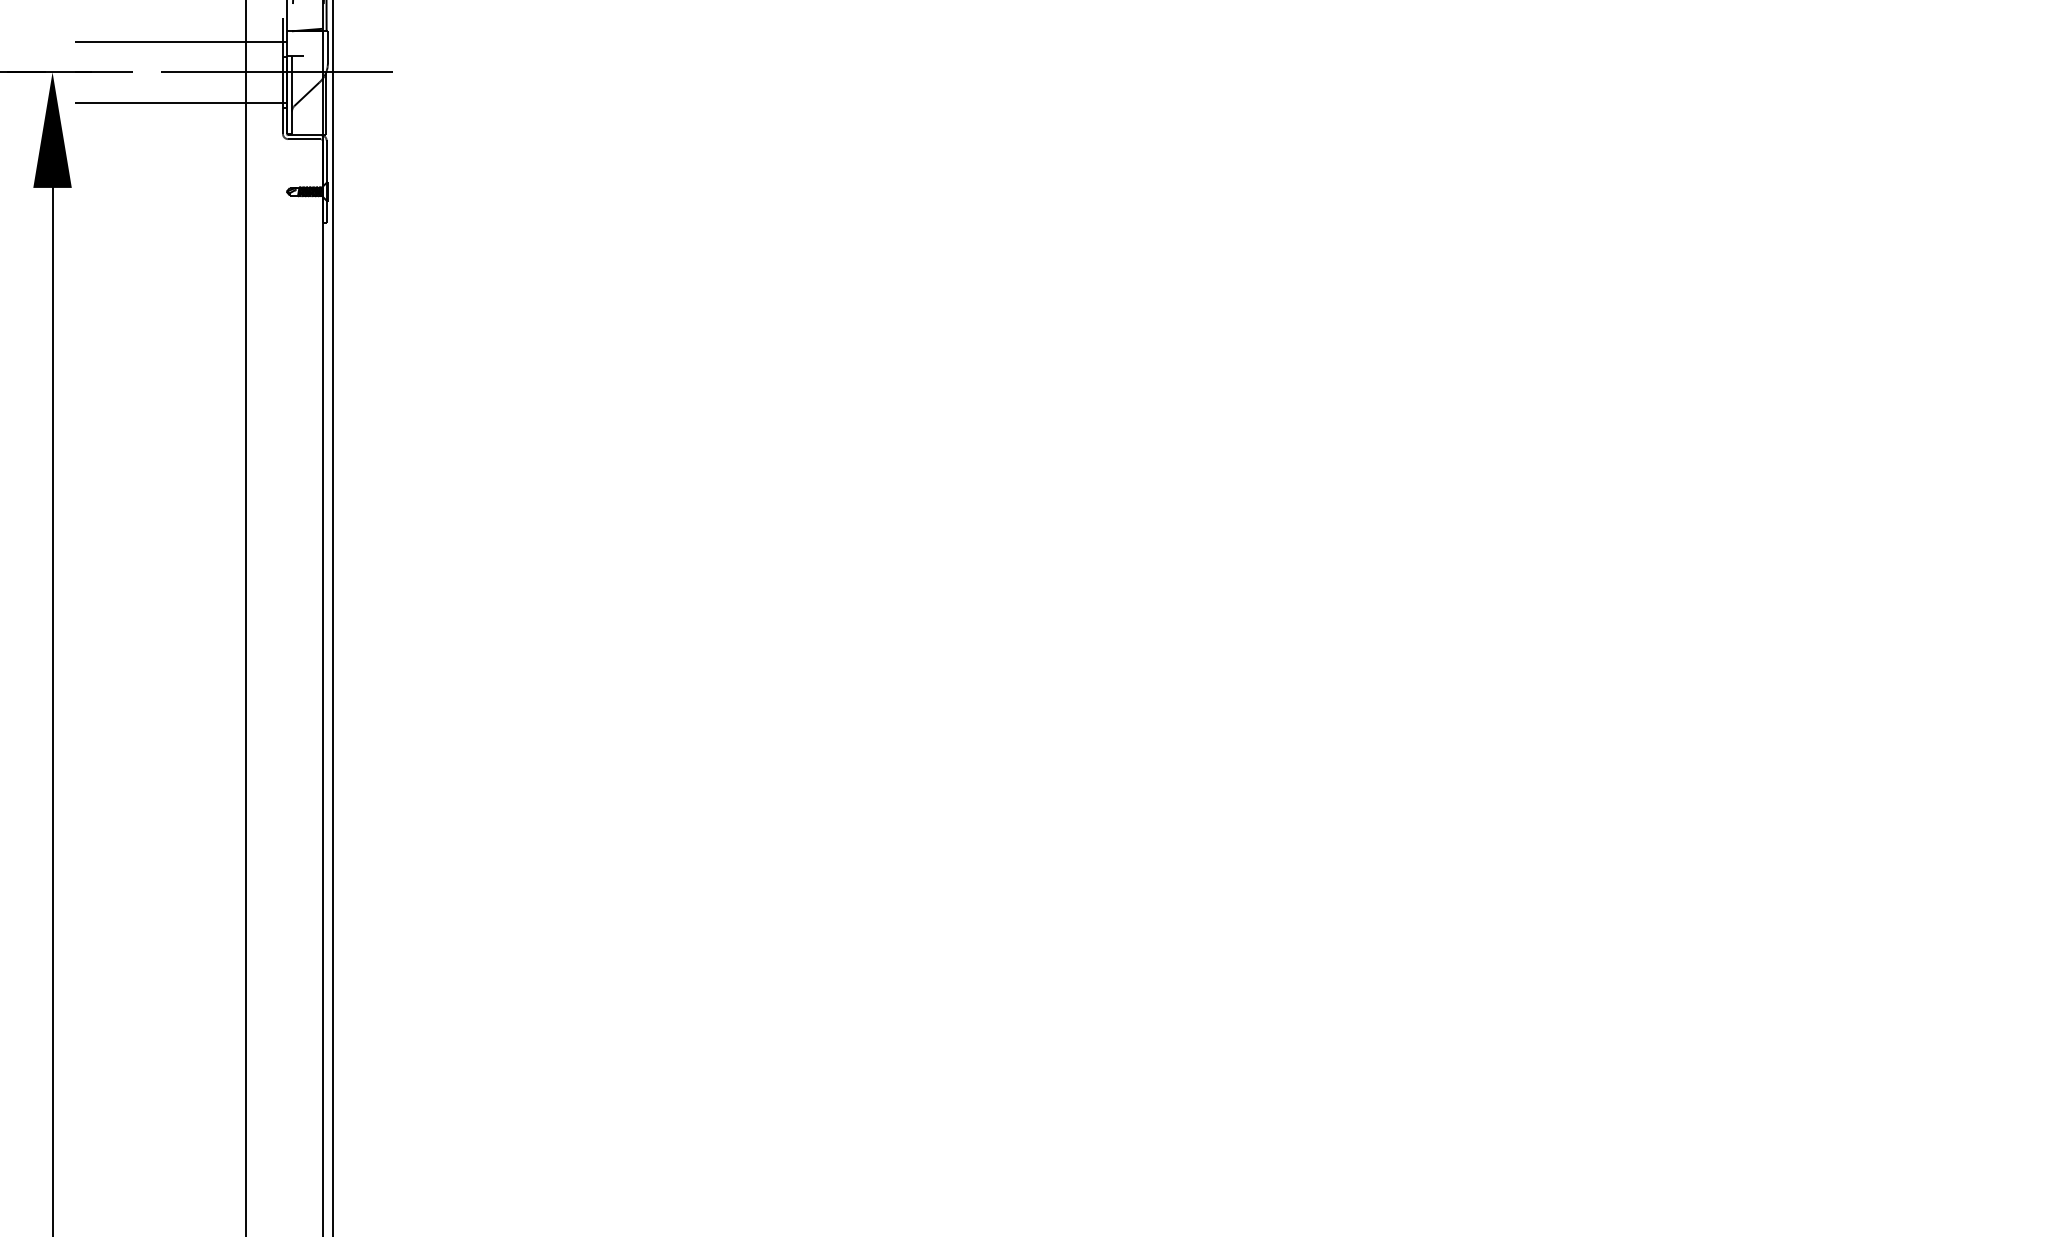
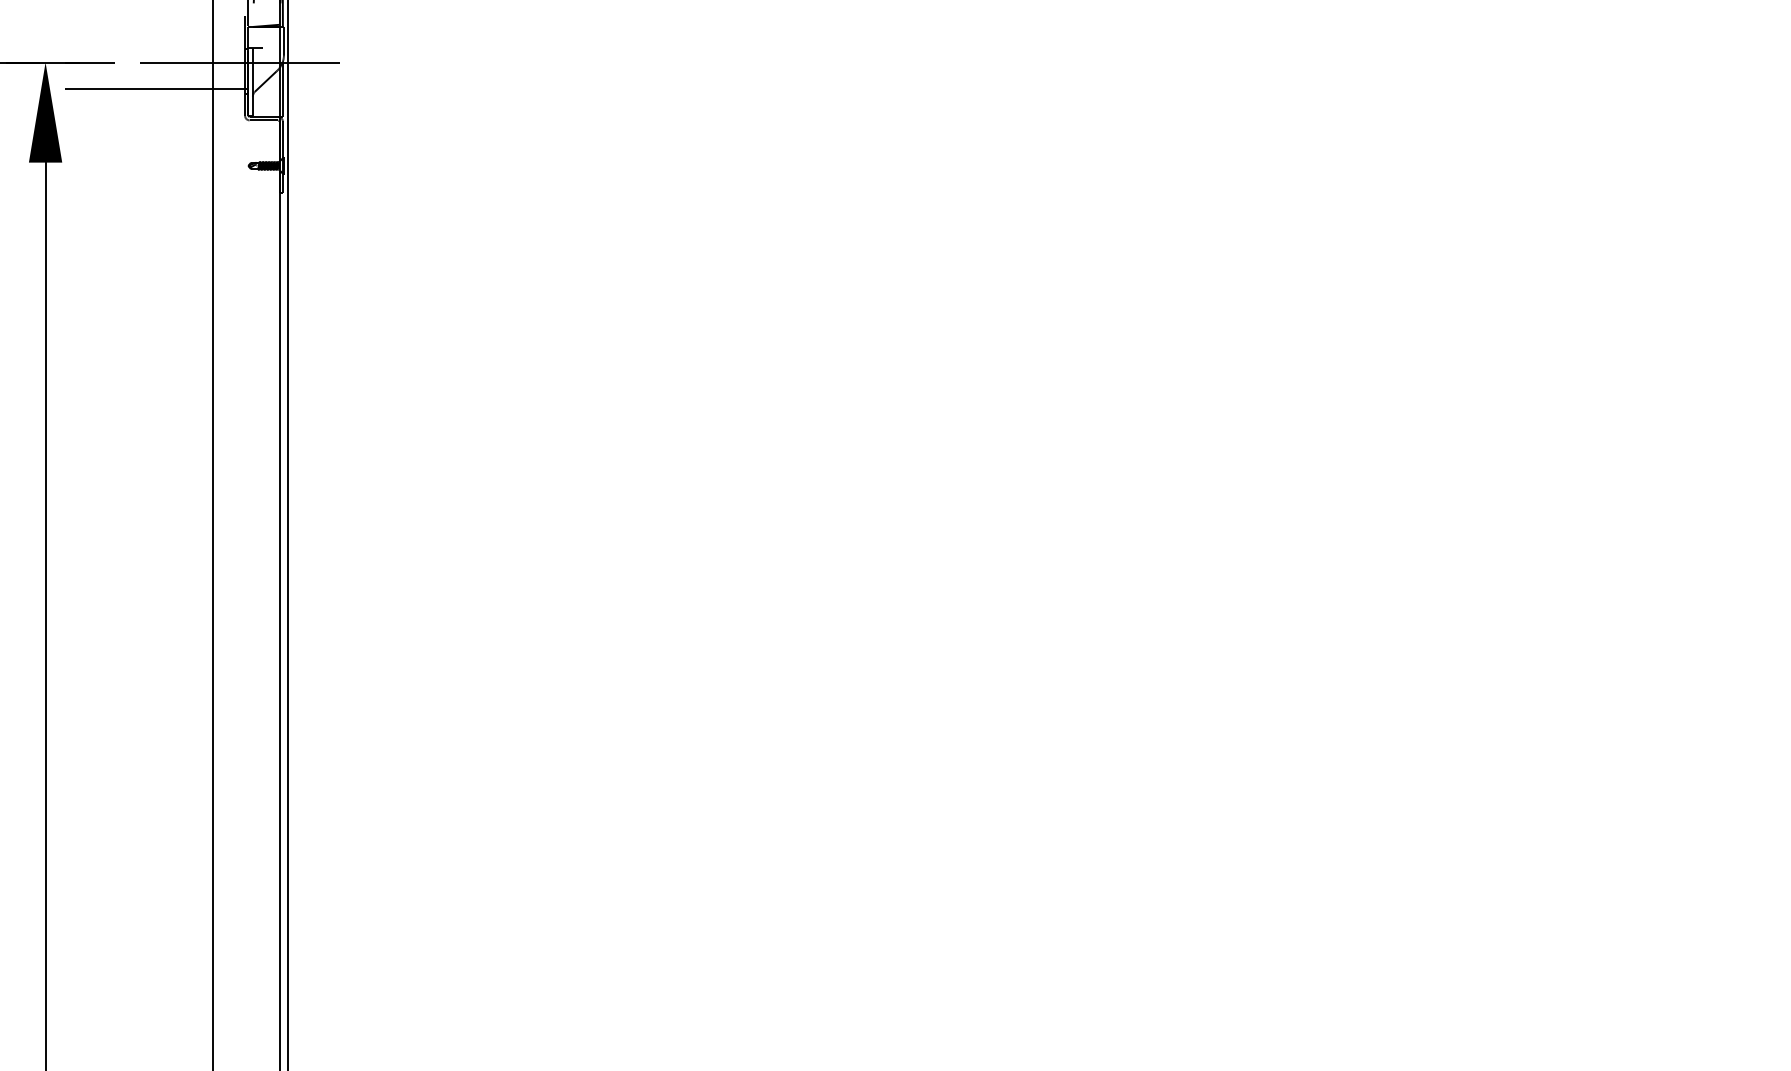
line: (180, 41) -> (156, 35), removed

